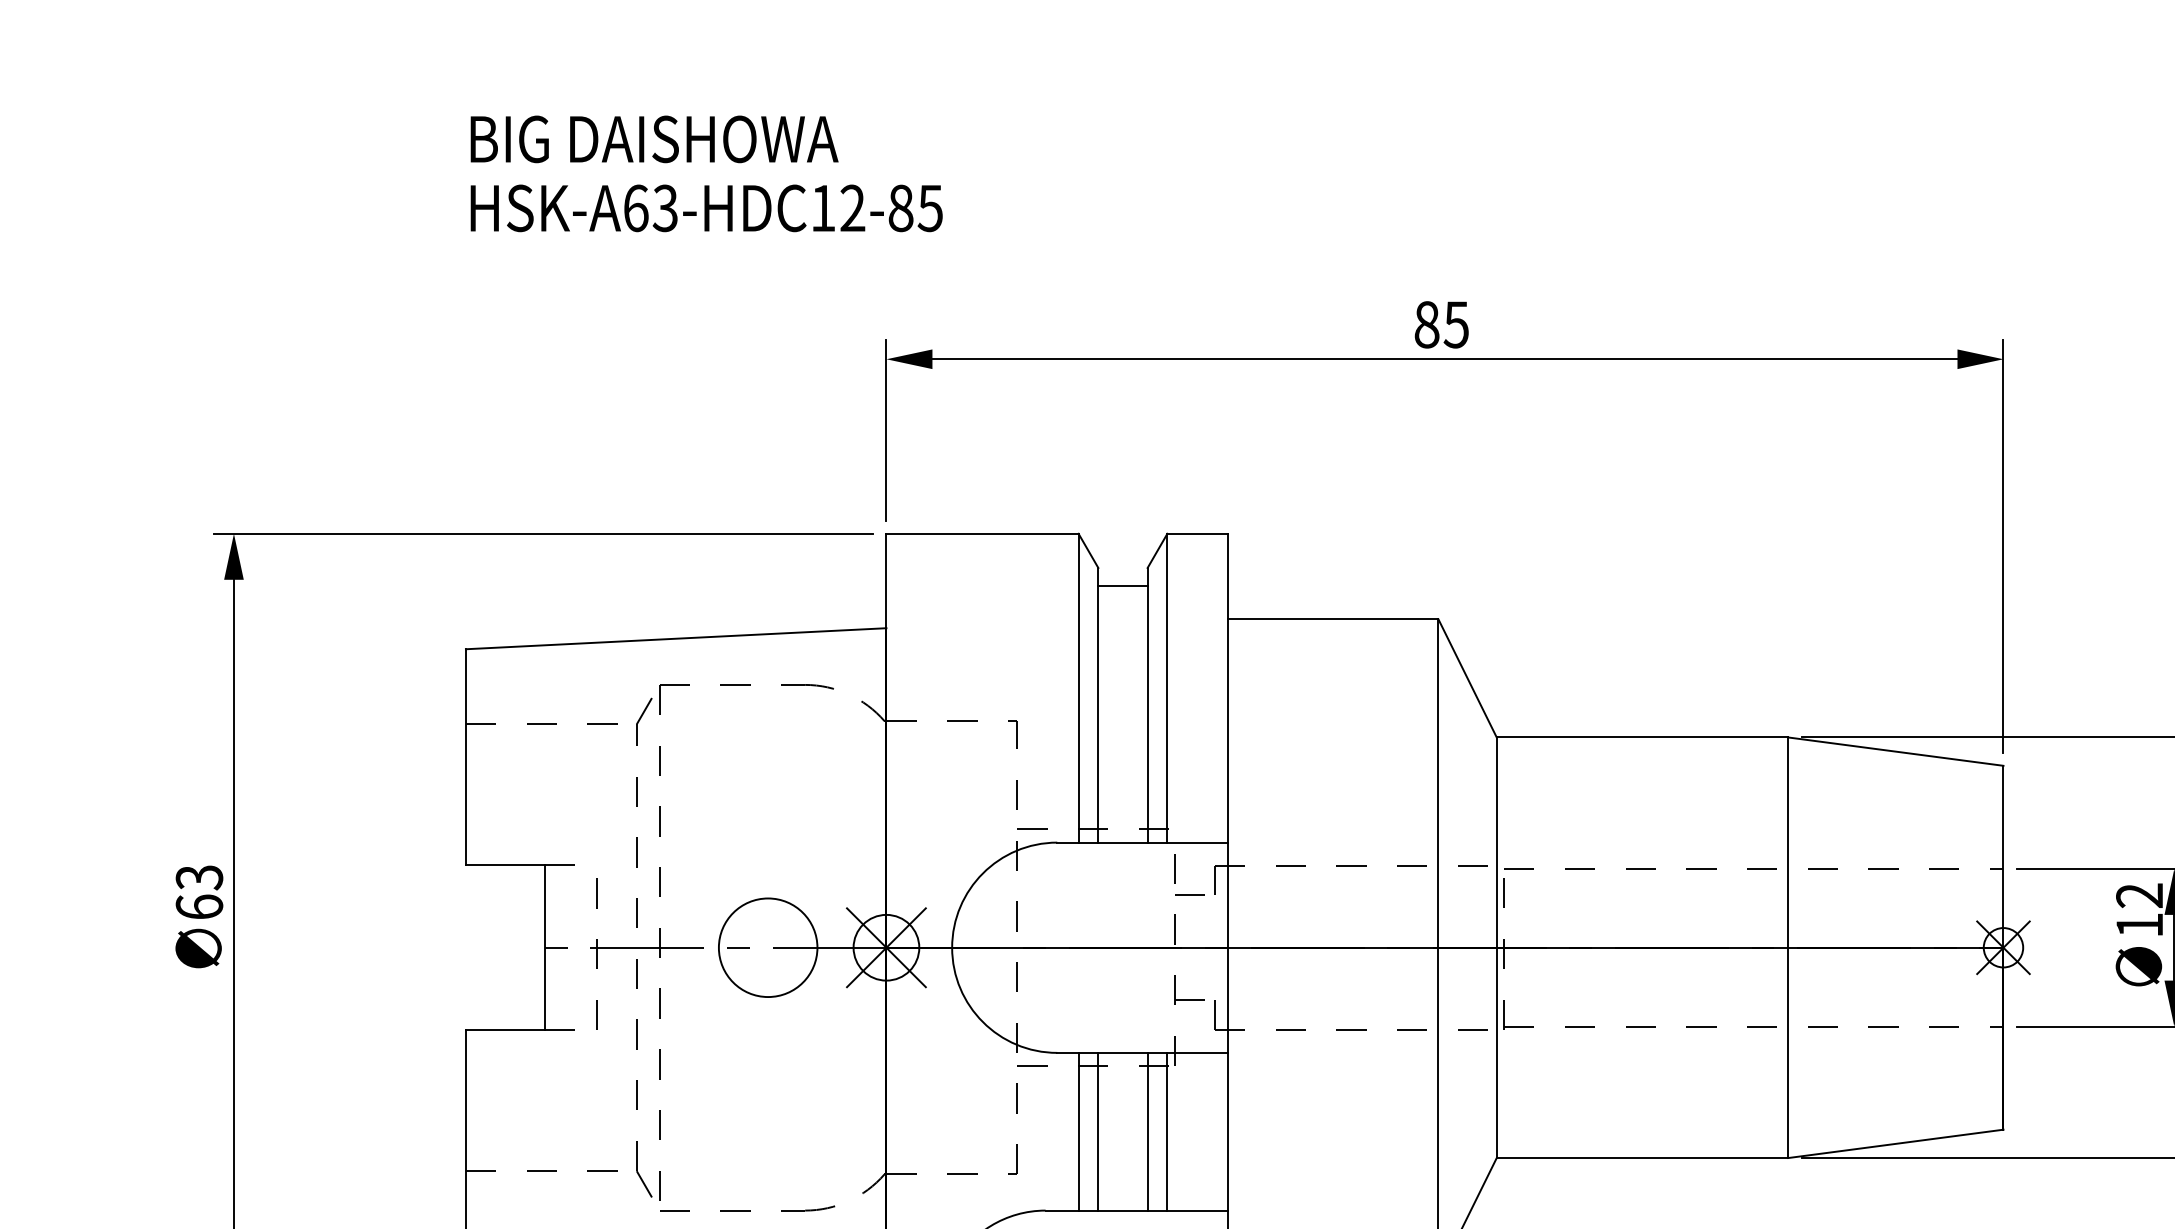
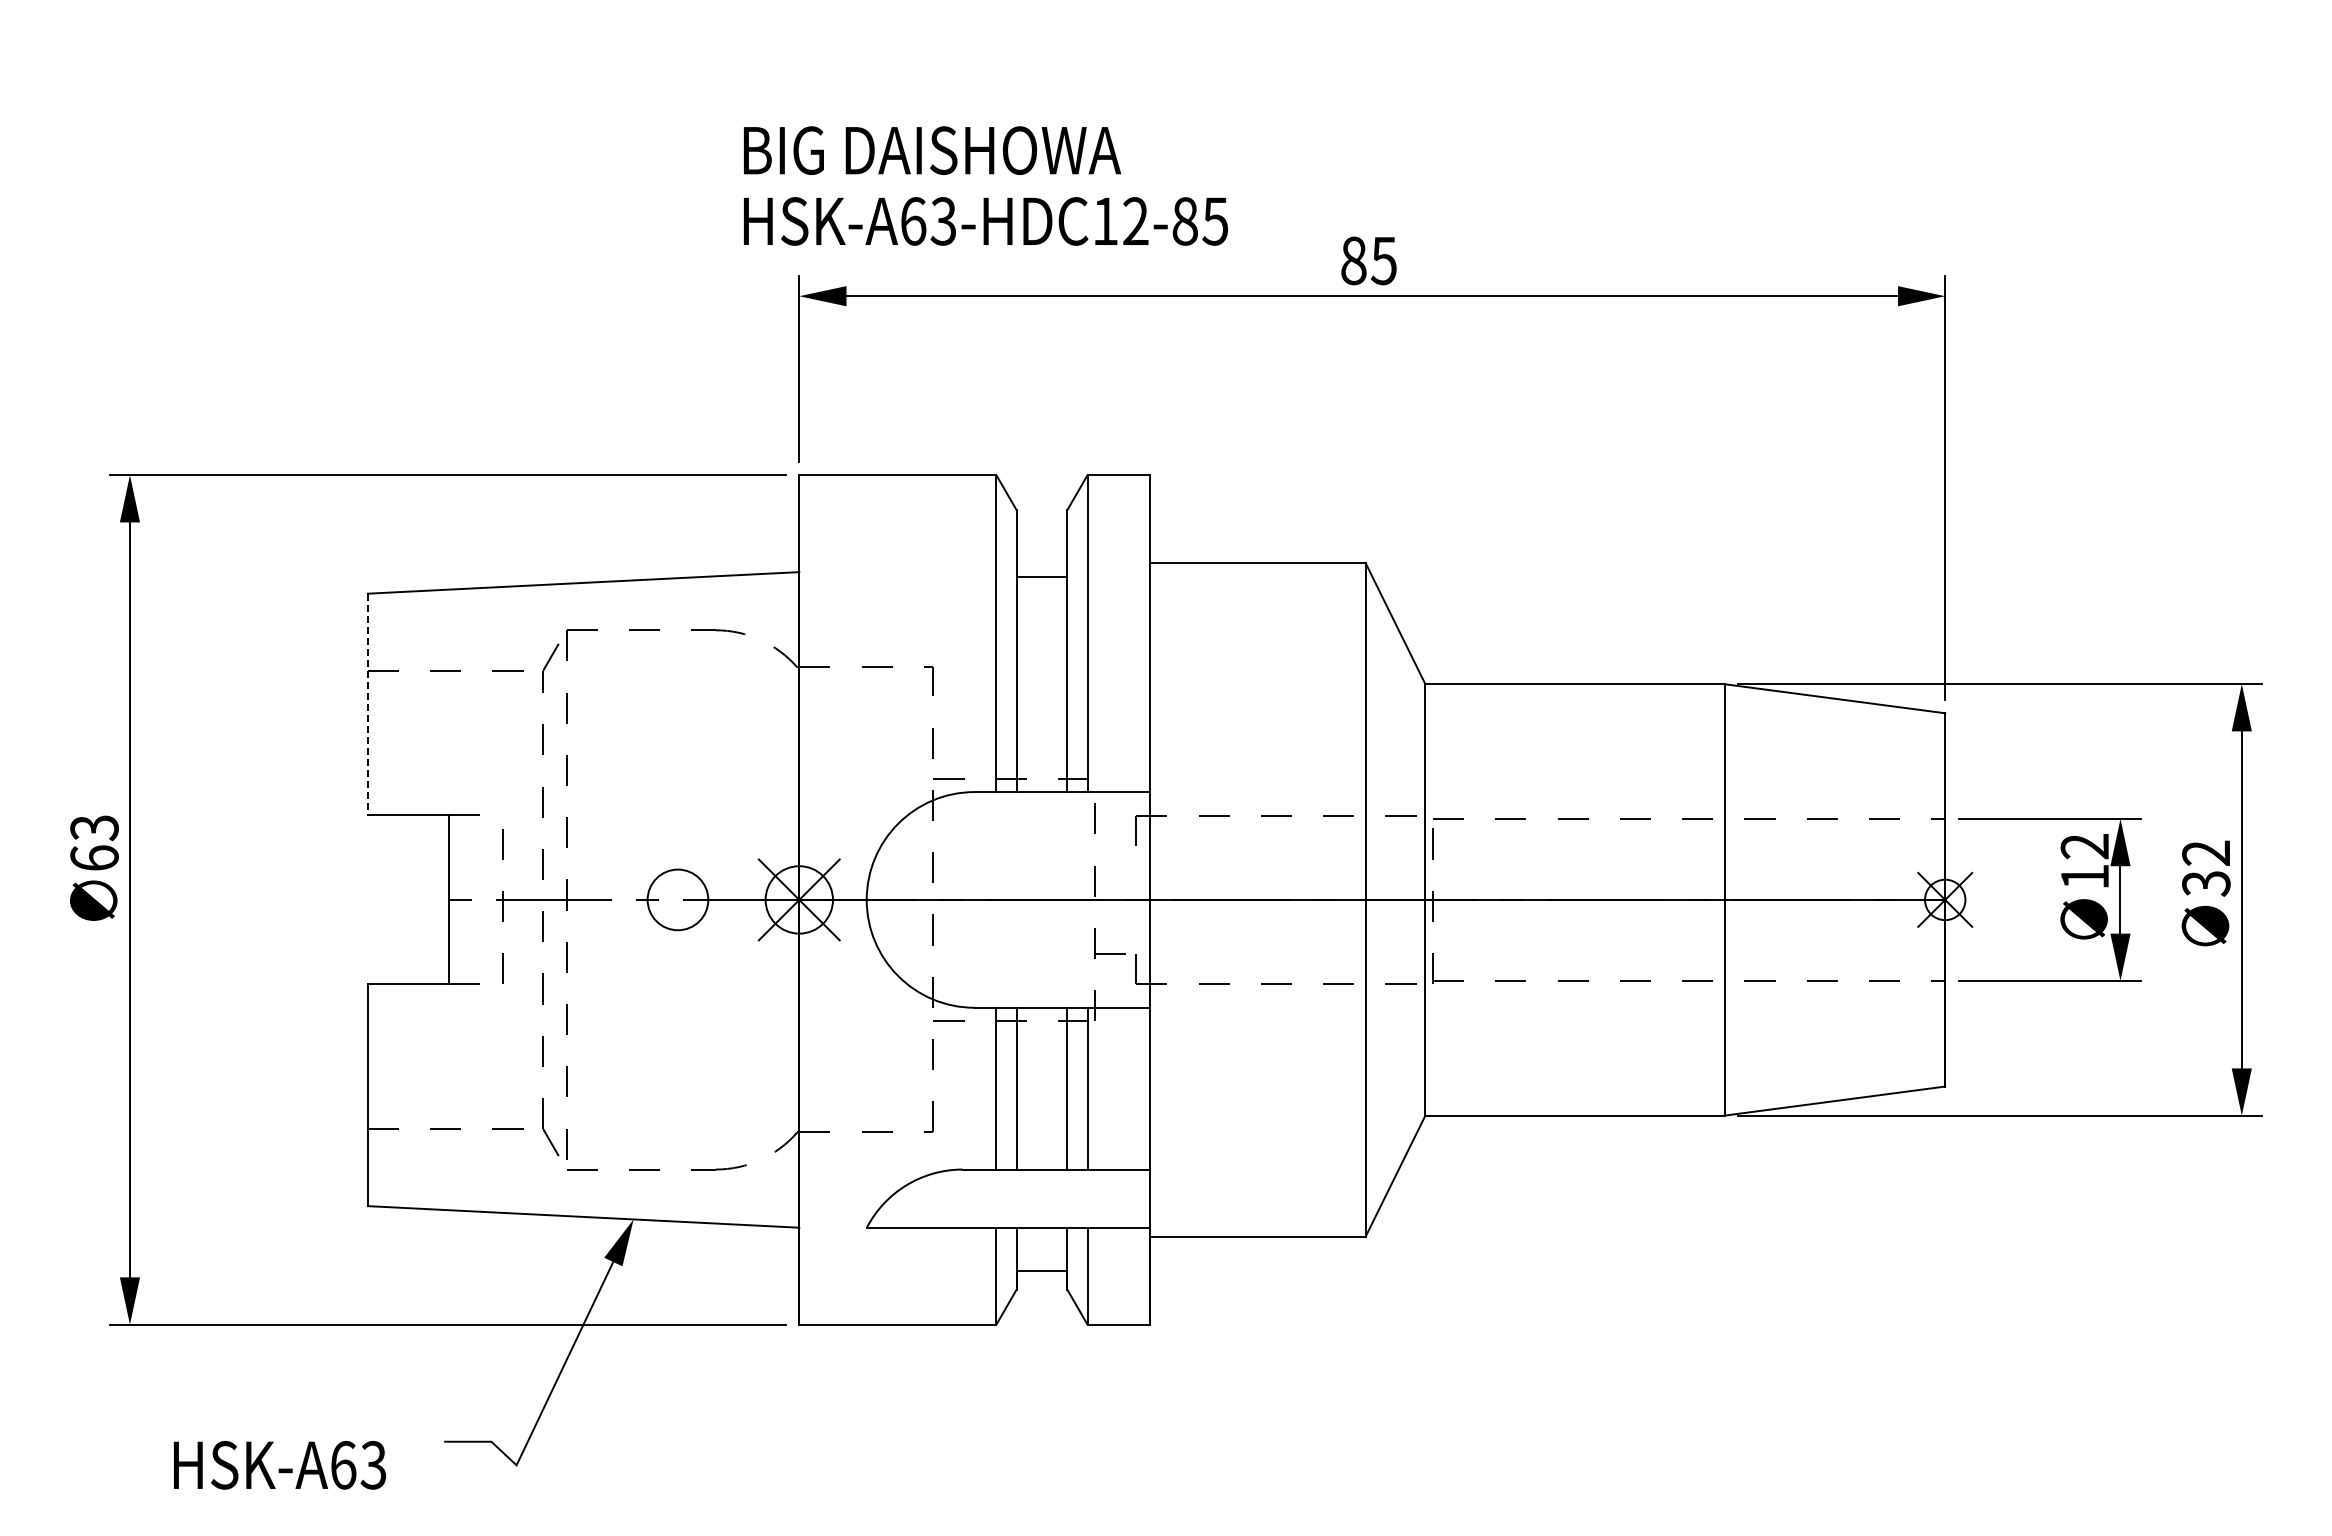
text: (706, 173) -> (985, 185), moved
line: (1122, 586) -> (1041, 577), moved
line: (465, 757) -> (367, 704), solid -> dashed
line: (1189, 894) -> (1110, 845), removed
circle: (767, 947) -> (677, 899), size x0.6

